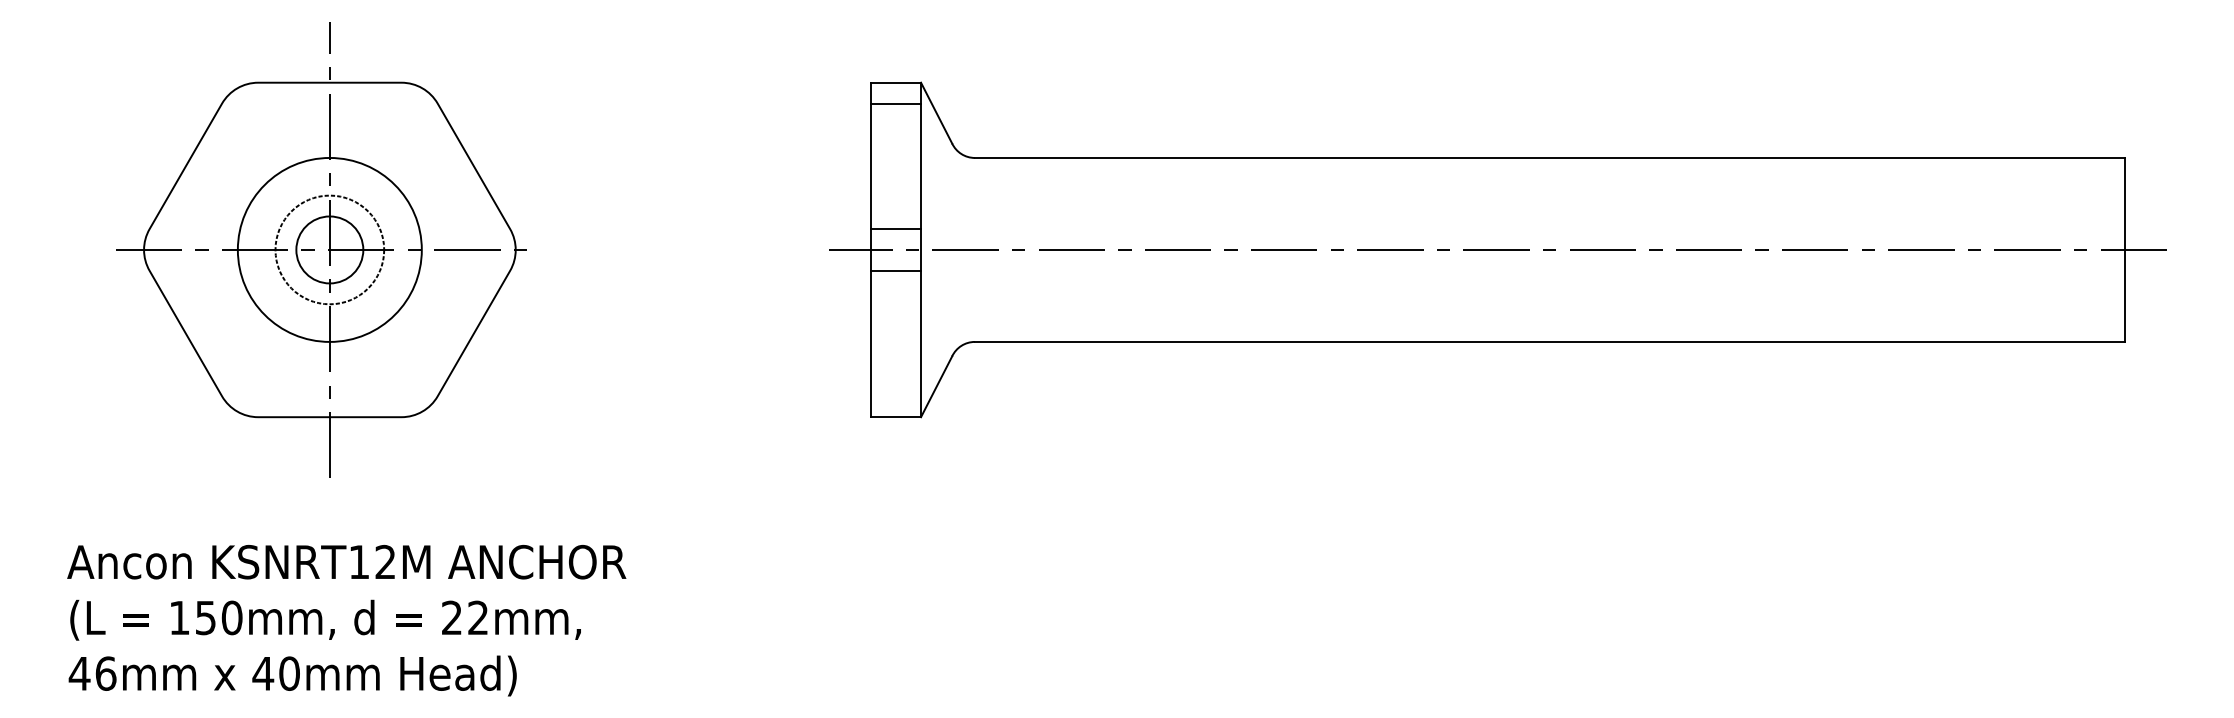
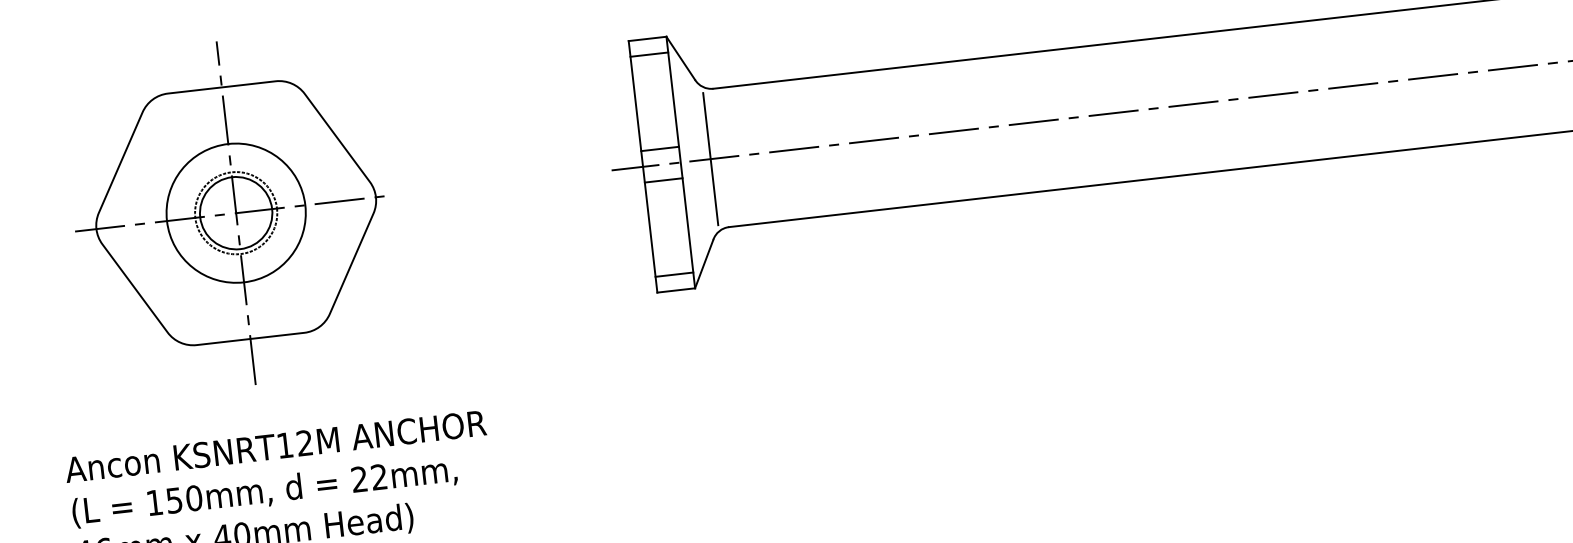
circle: (329, 249) -> (235, 212), size x1.43
line: (960, 249) -> (710, 158), added
line: (895, 396) -> (674, 274), added

